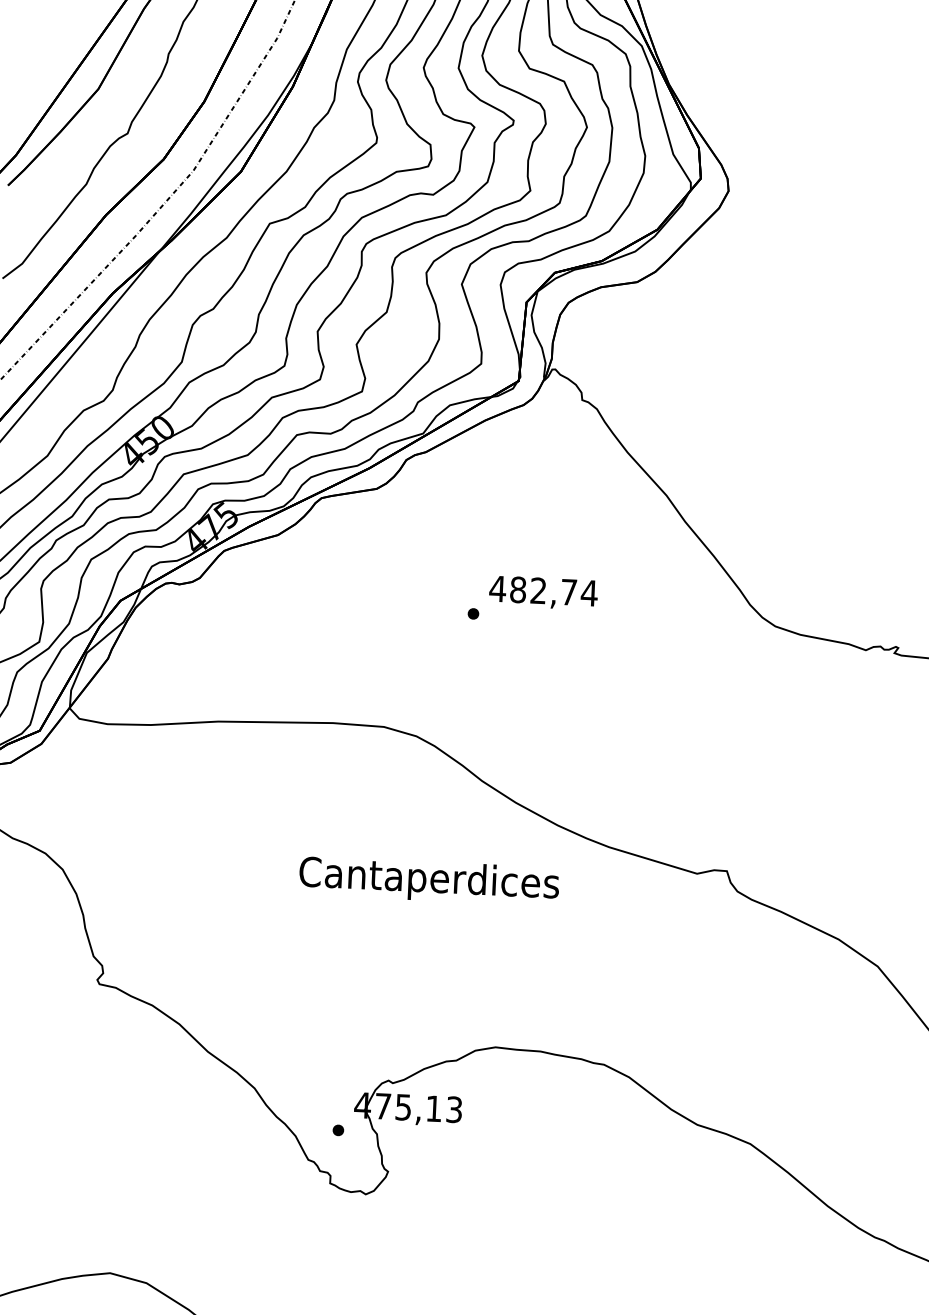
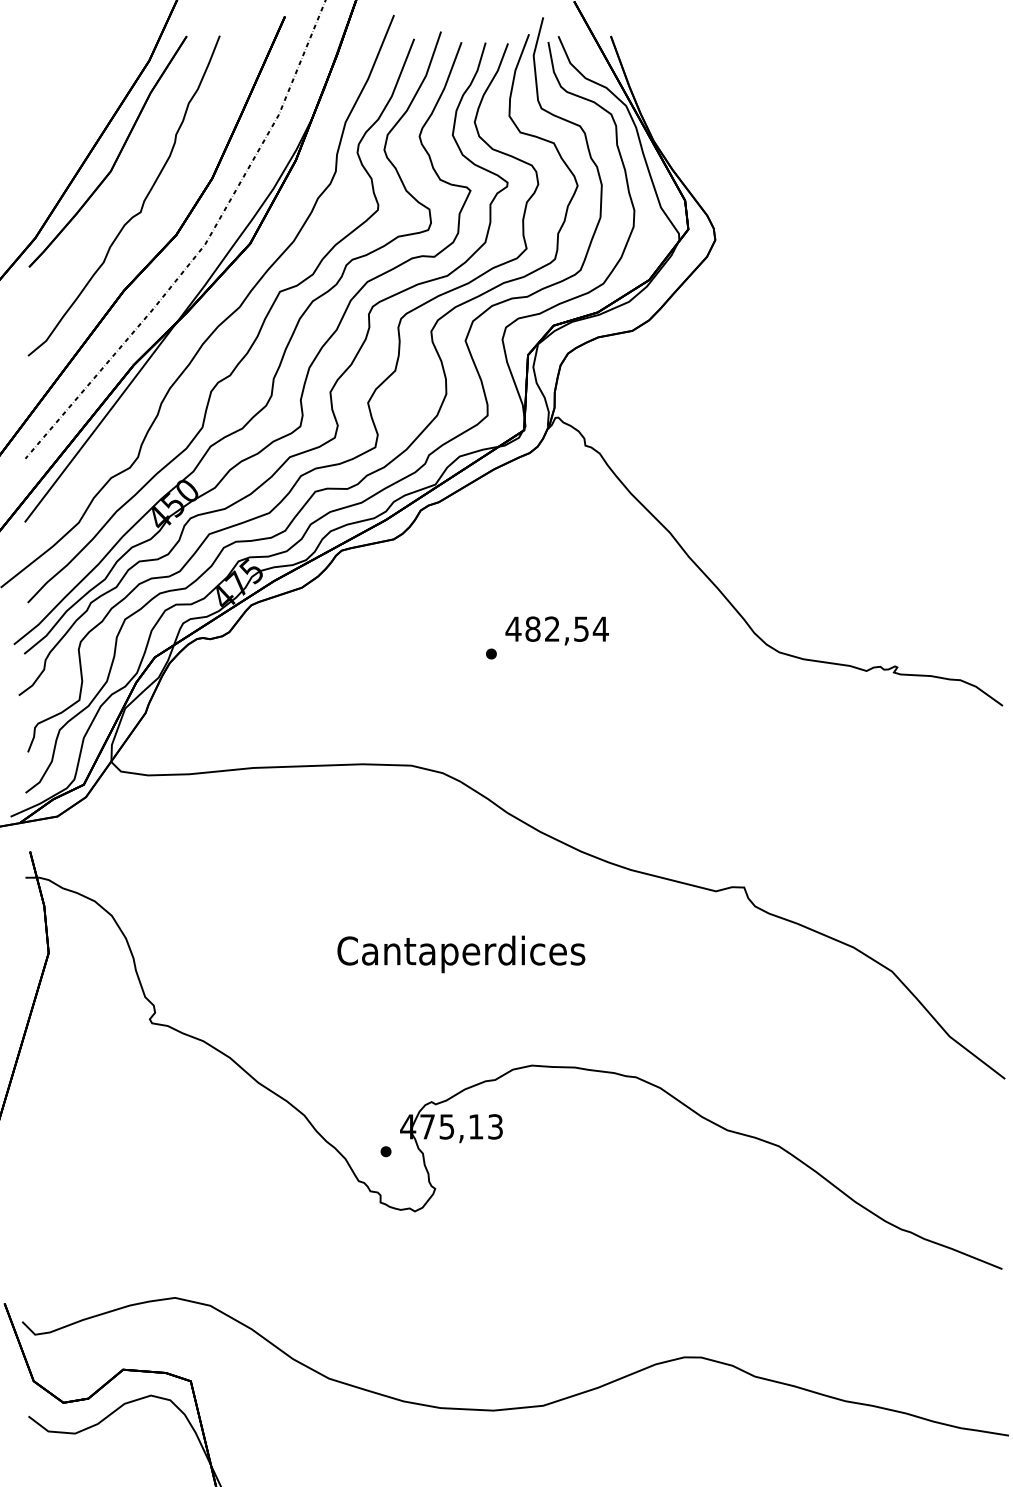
text: (569, 591) -> (581, 628), 482,74 -> 482,54
text: (429, 881) -> (461, 954), moved

